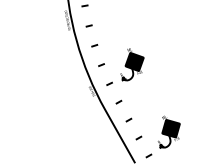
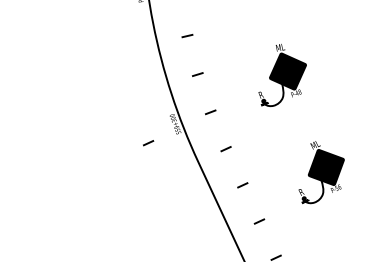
part: (132, 64) -> (283, 76), moved
part: (78, 101) -> (147, 141), added
part: (168, 131) -> (320, 172), moved

